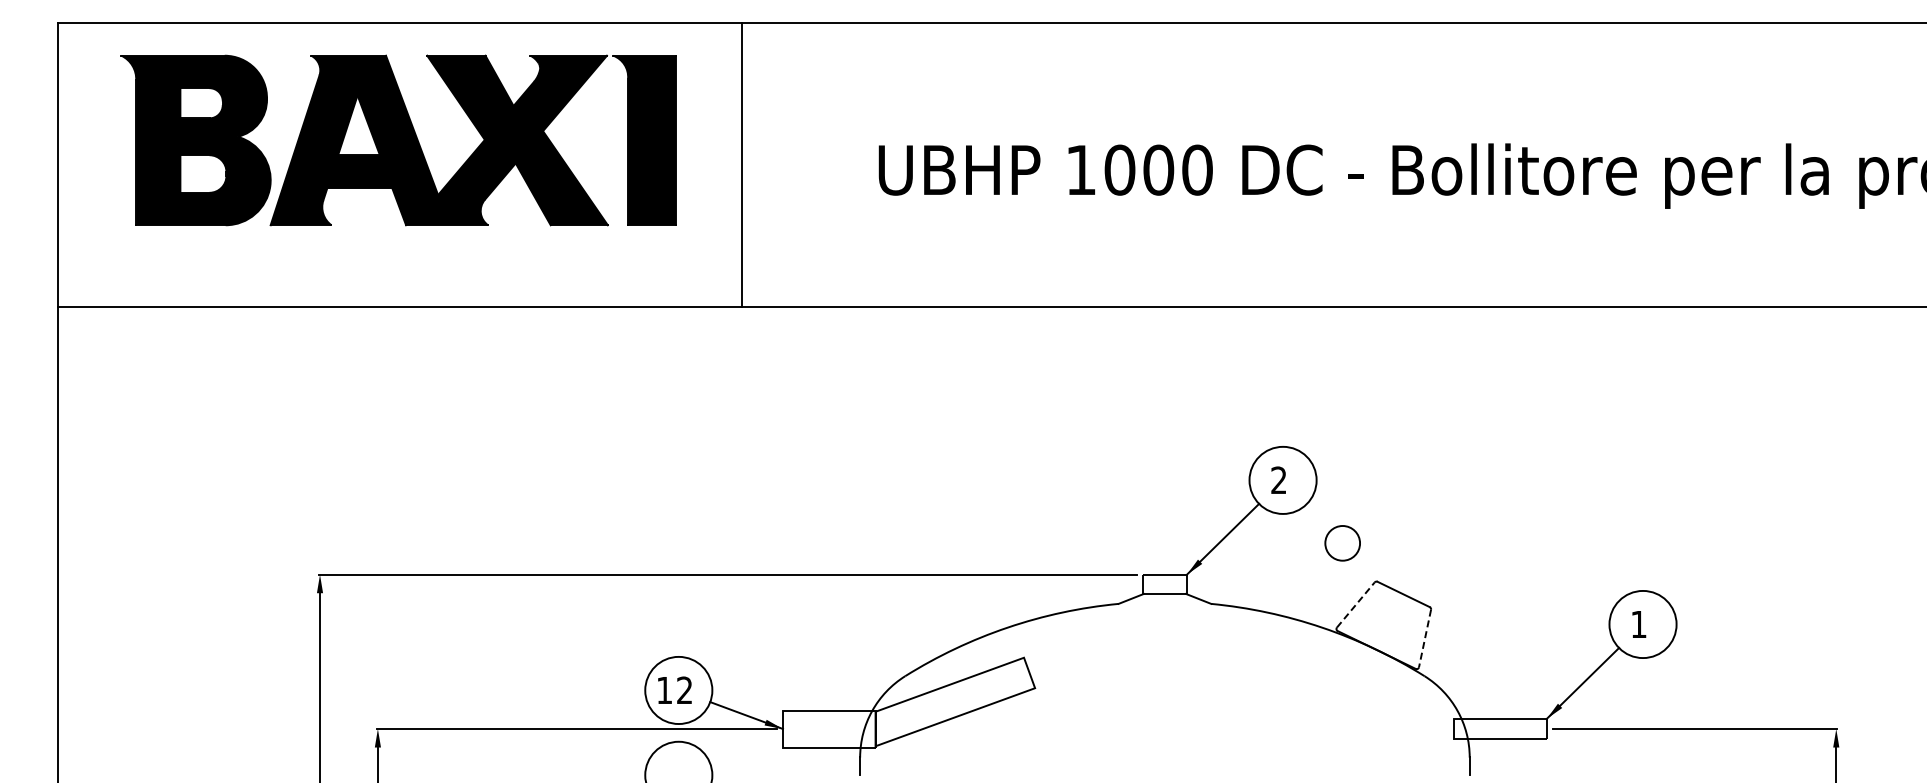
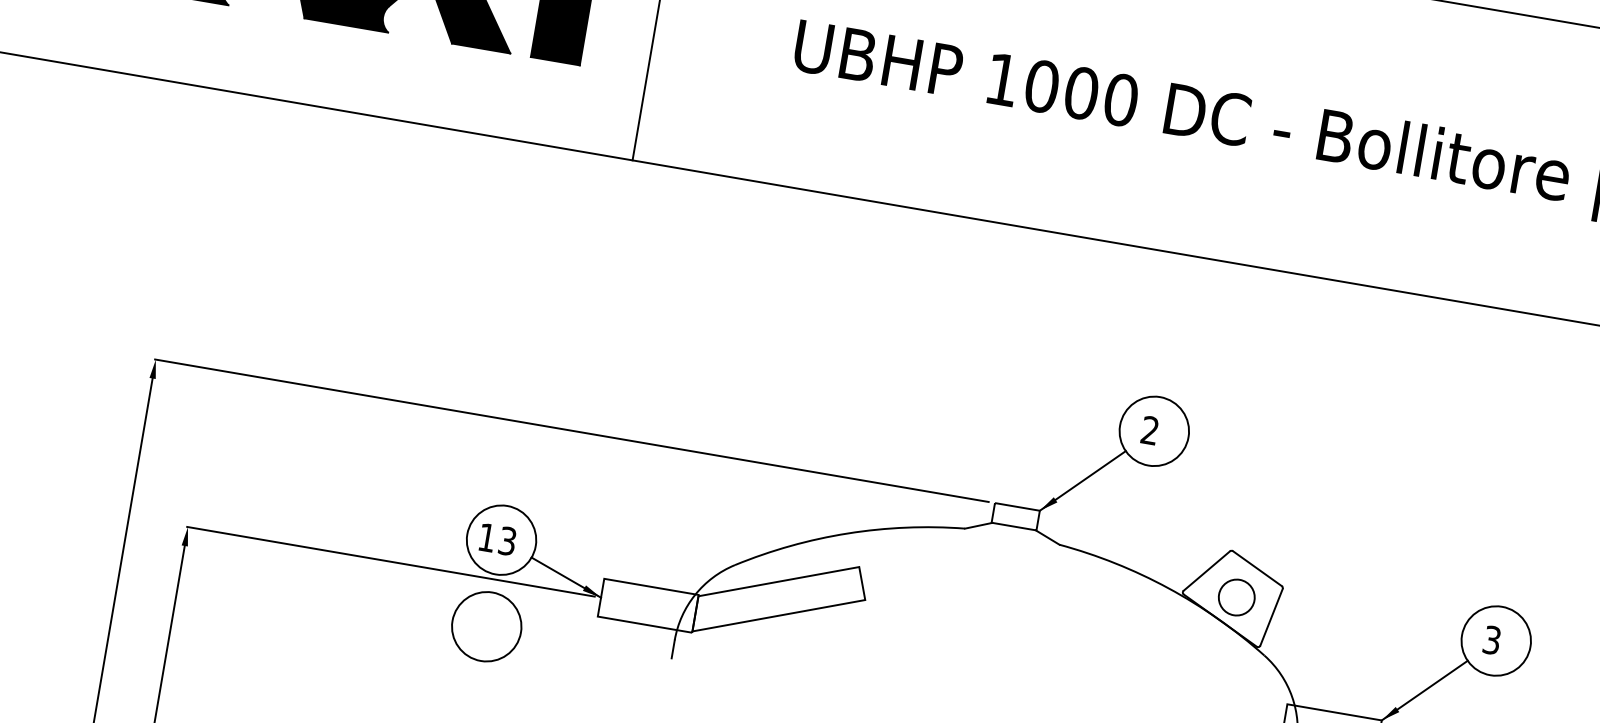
circle: (1342, 543) -> (1236, 597), moved
line: (1356, 604) -> (1207, 570), dashed -> solid
text: (1638, 624) -> (1491, 640), 1 -> 3
line: (1424, 638) -> (1270, 617), dashed -> solid
text: (684, 690) -> (507, 541), 12 -> 13

